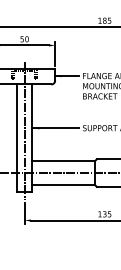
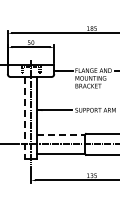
line: (17, 137) -> (25, 117), solid -> dashed
line: (63, 161) -> (60, 135), solid -> dashed

